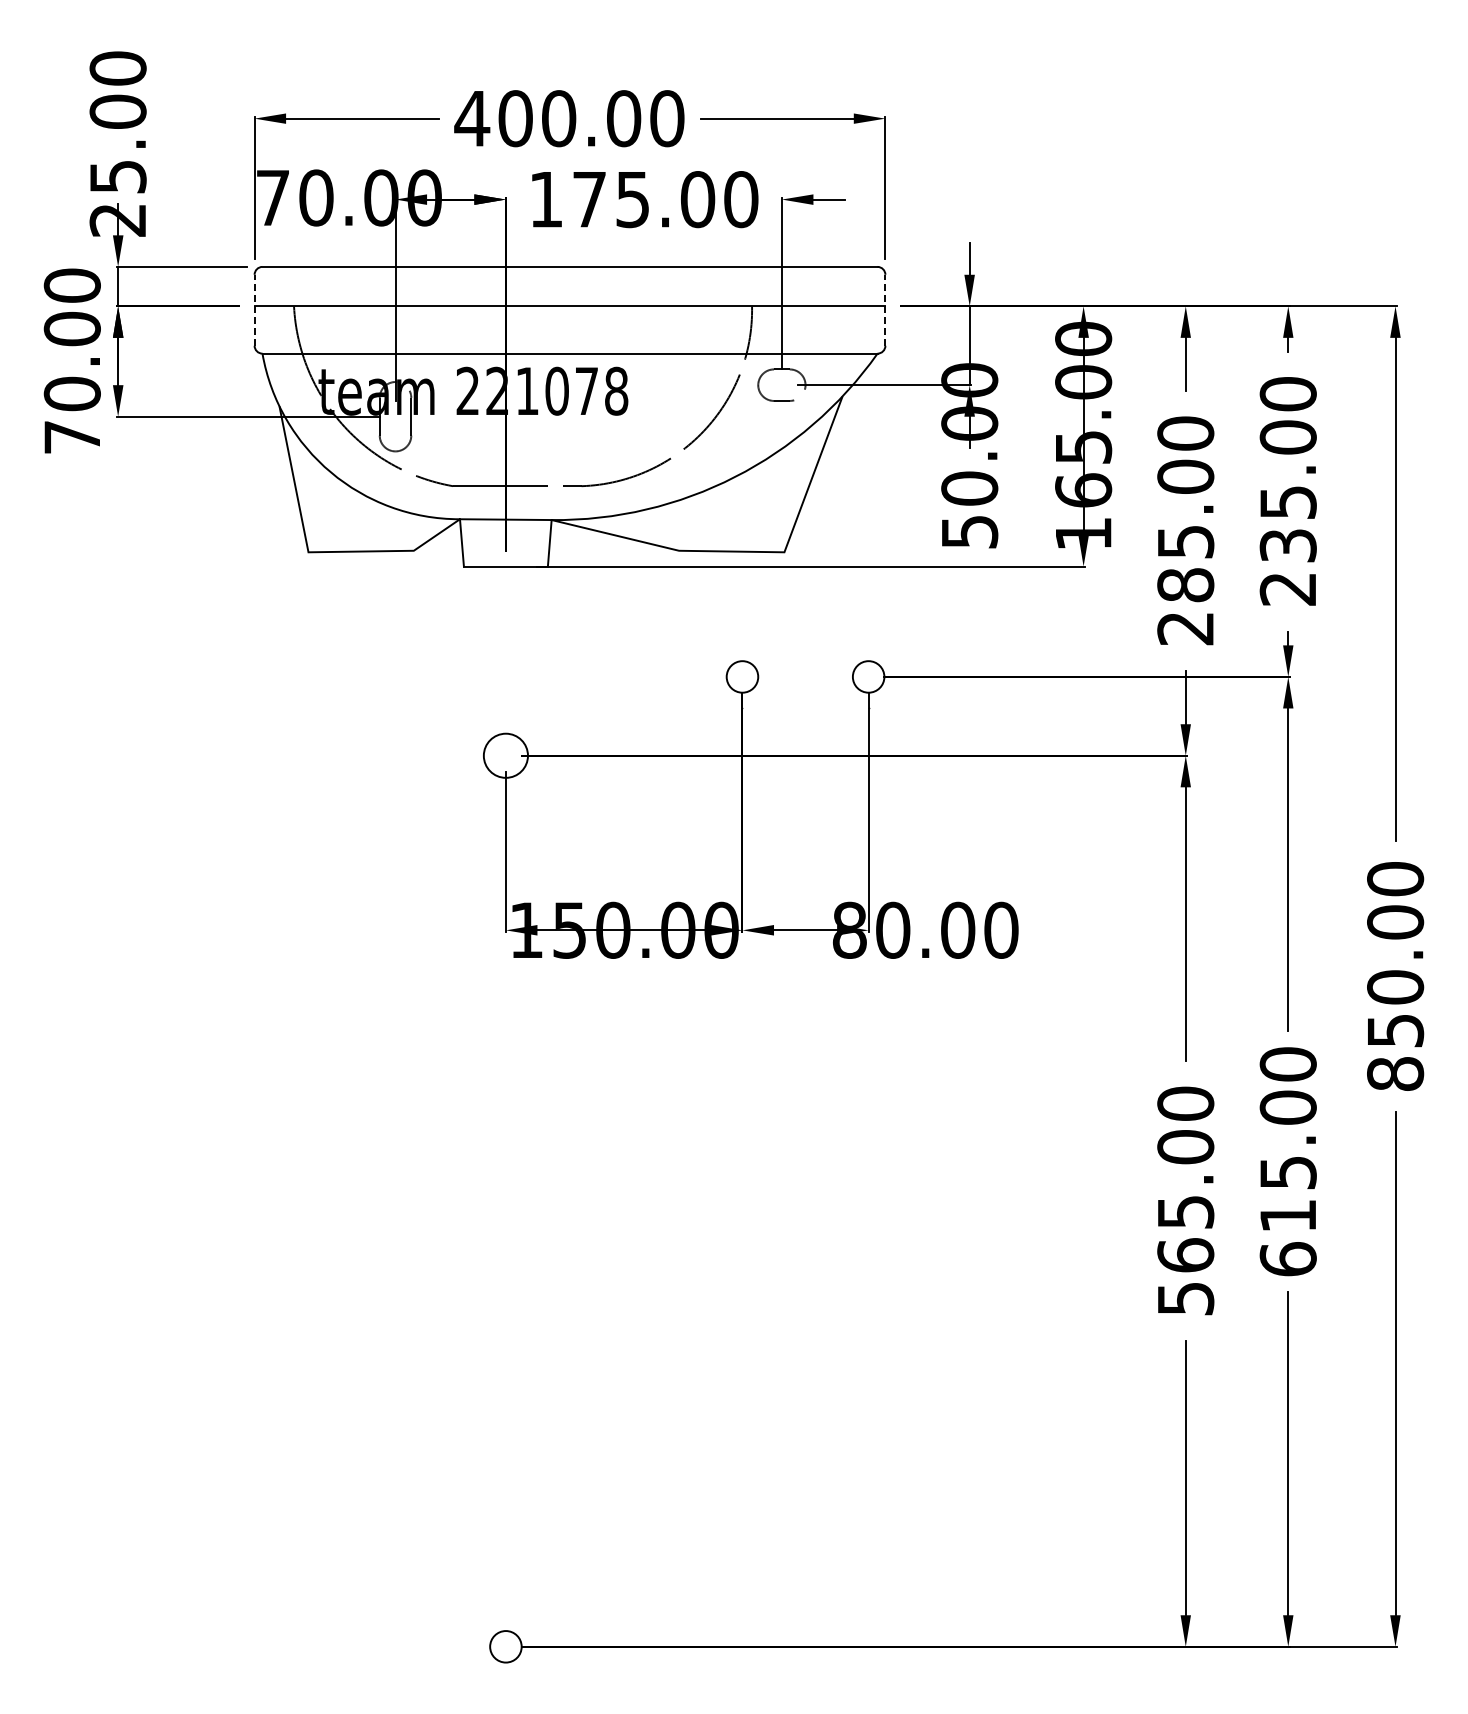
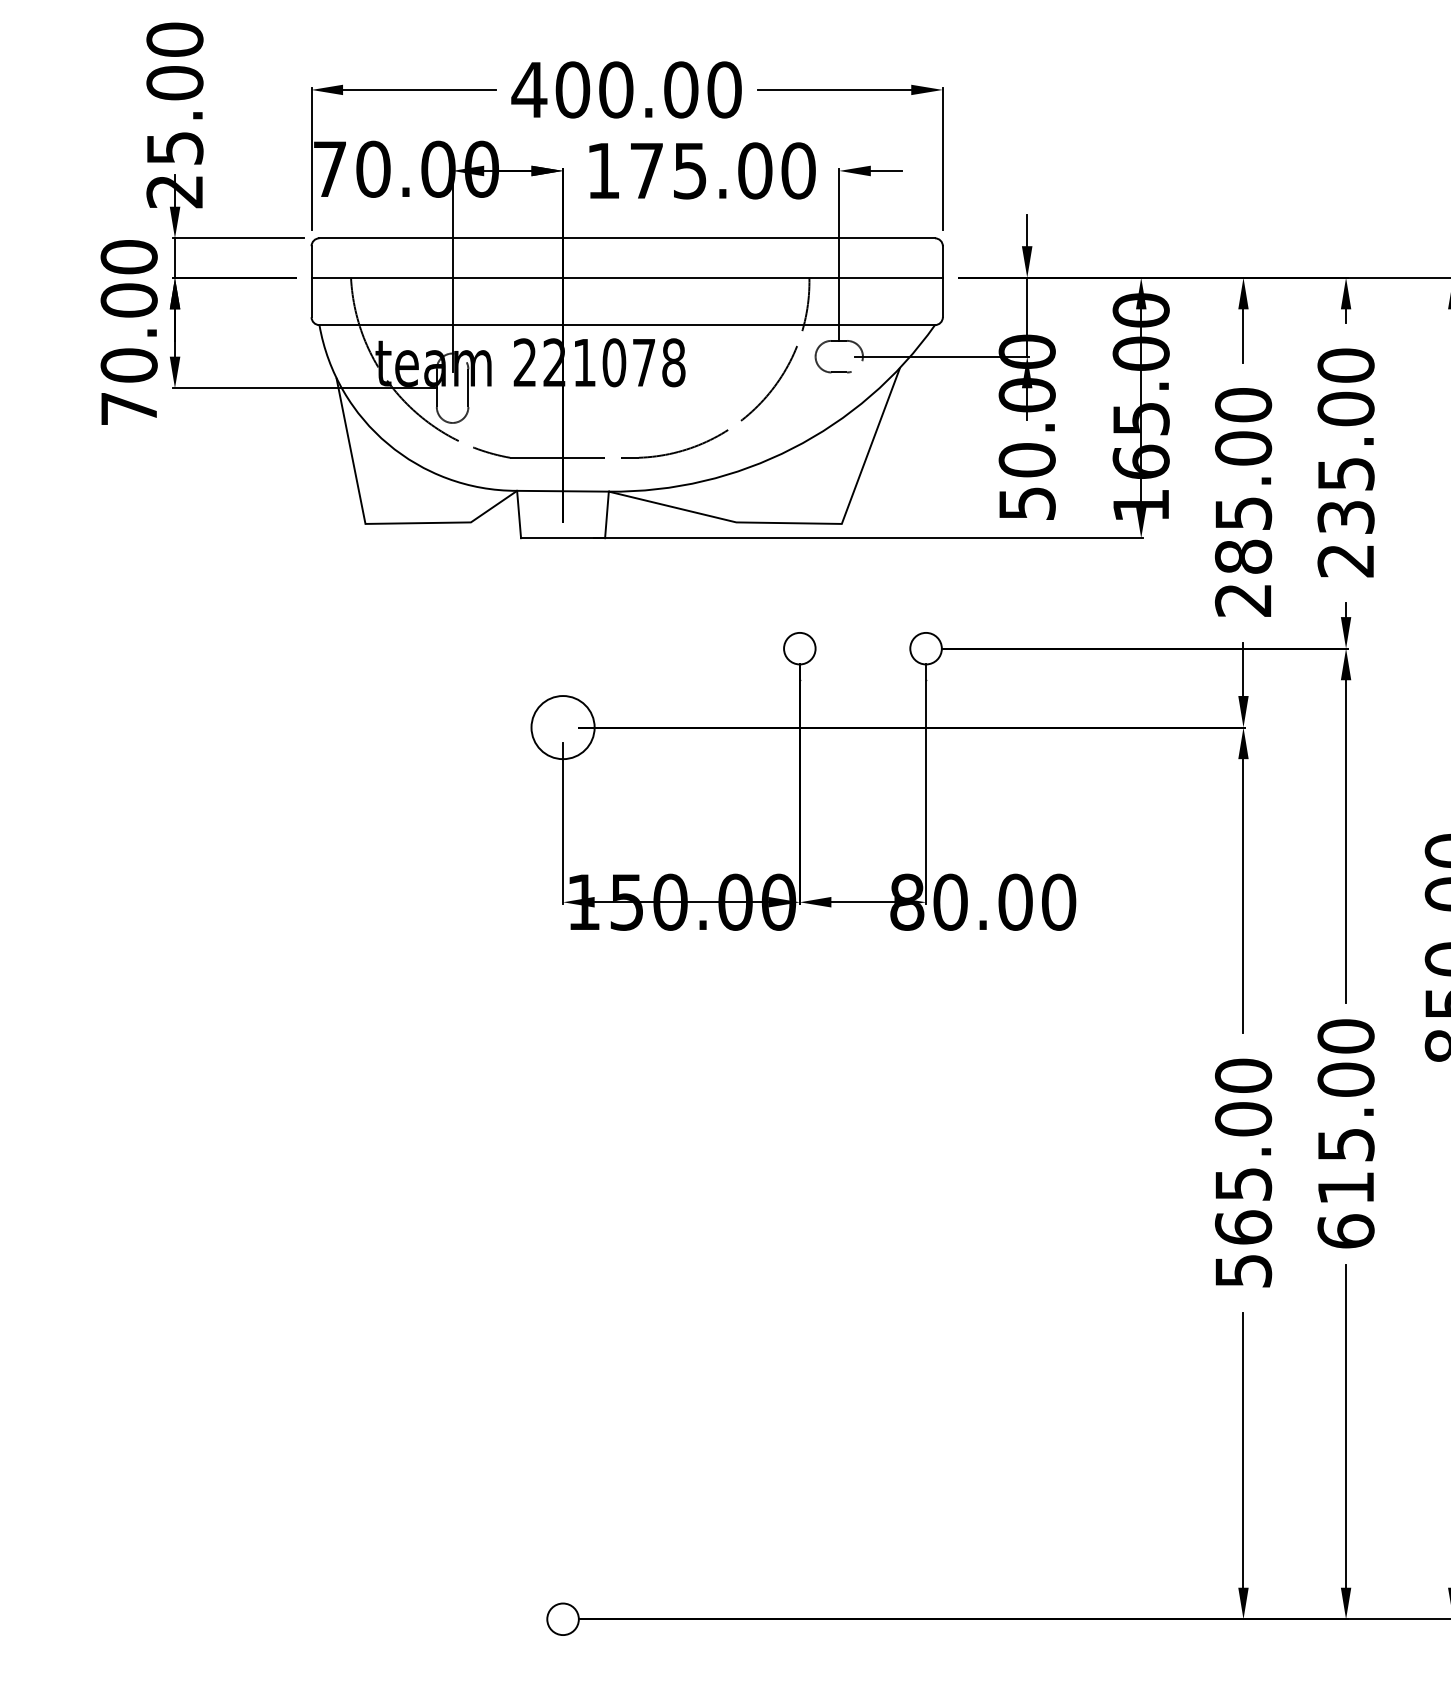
line: (254, 309) -> (311, 280), dashed -> solid
line: (885, 309) -> (942, 280), dashed -> solid
circle: (505, 755) -> (562, 727), size x1.43

